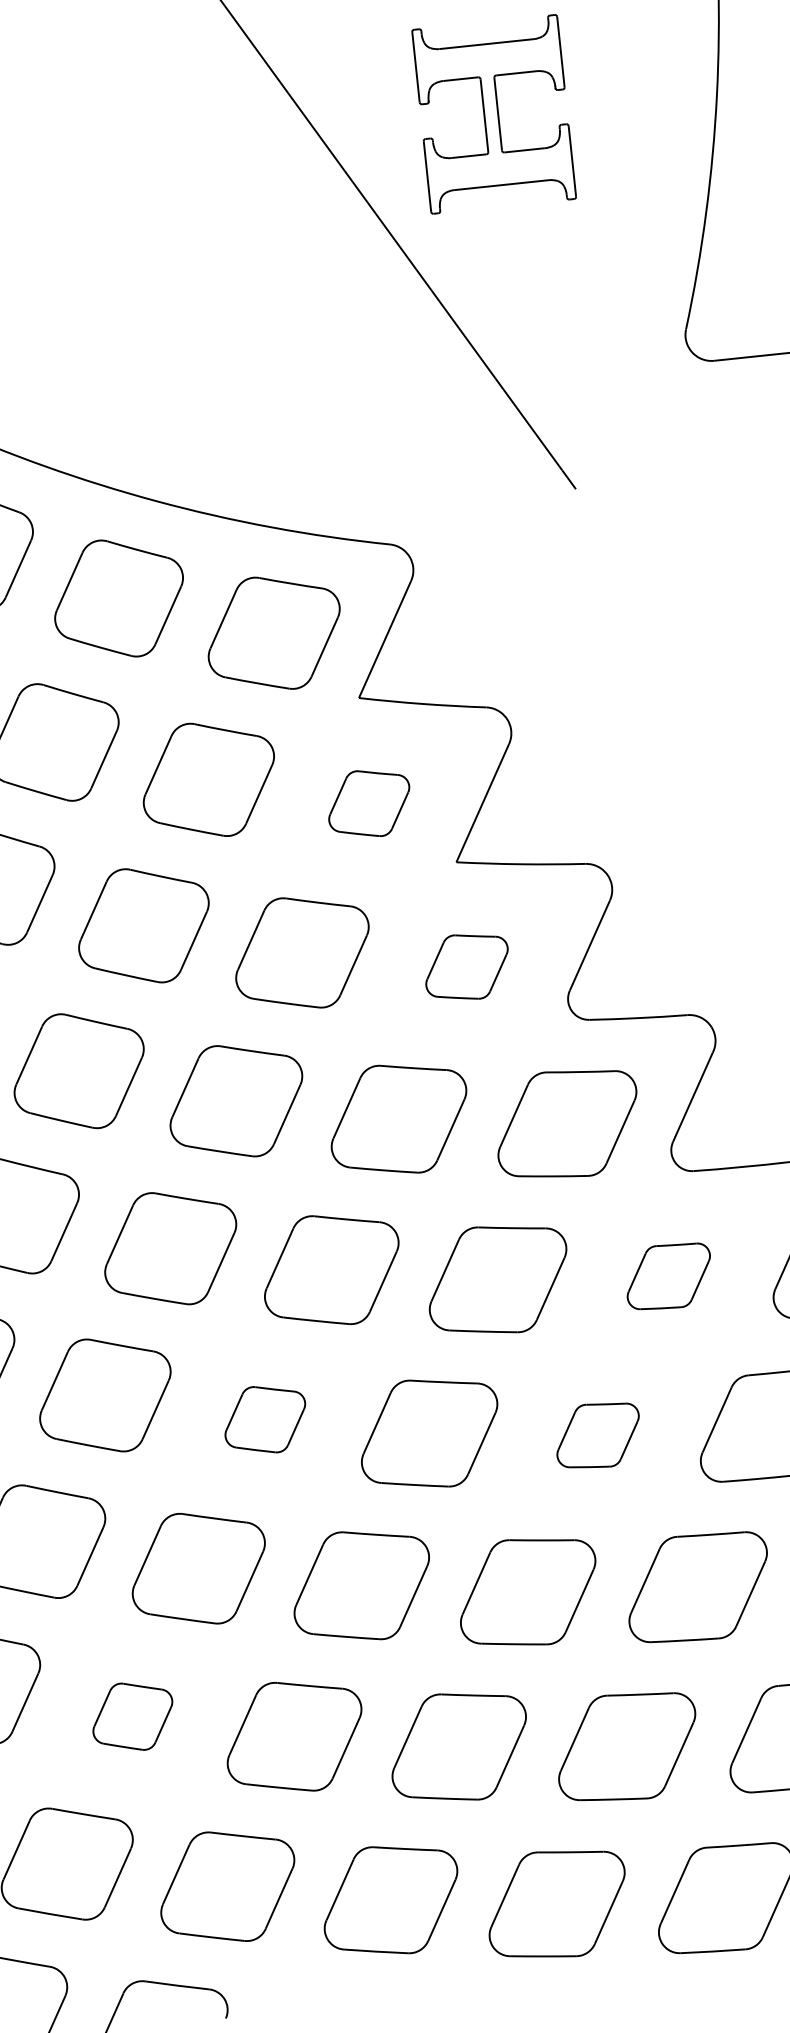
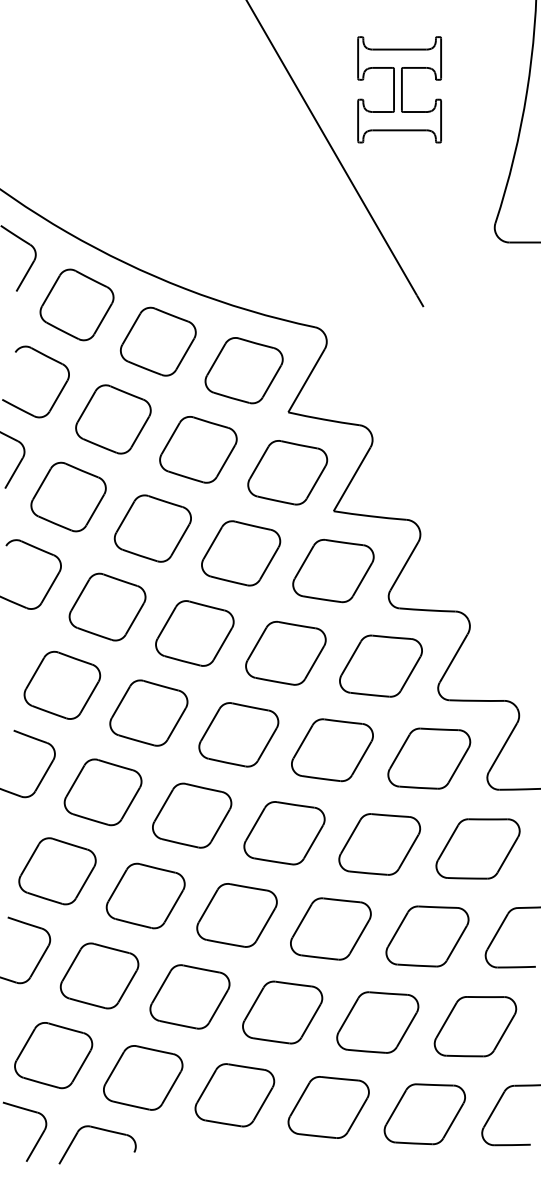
part: (368, 803) -> (287, 472), size x1.67
part: (467, 967) -> (333, 571), size x1.67
part: (669, 1276) -> (429, 758), size x1.67
part: (265, 1419) -> (192, 815), size x1.67
part: (597, 1435) -> (379, 844), size x1.67
part: (132, 1715) -> (99, 975), size x1.67

